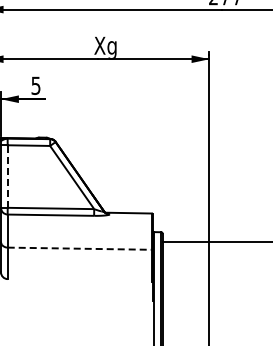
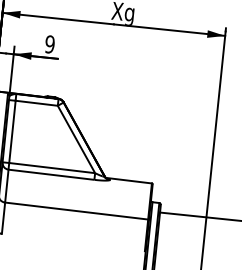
text: (35, 85) -> (49, 44), 5 -> 9
line: (7, 176) -> (12, 131), dashed -> solid
line: (80, 248) -> (77, 210), dashed -> solid

